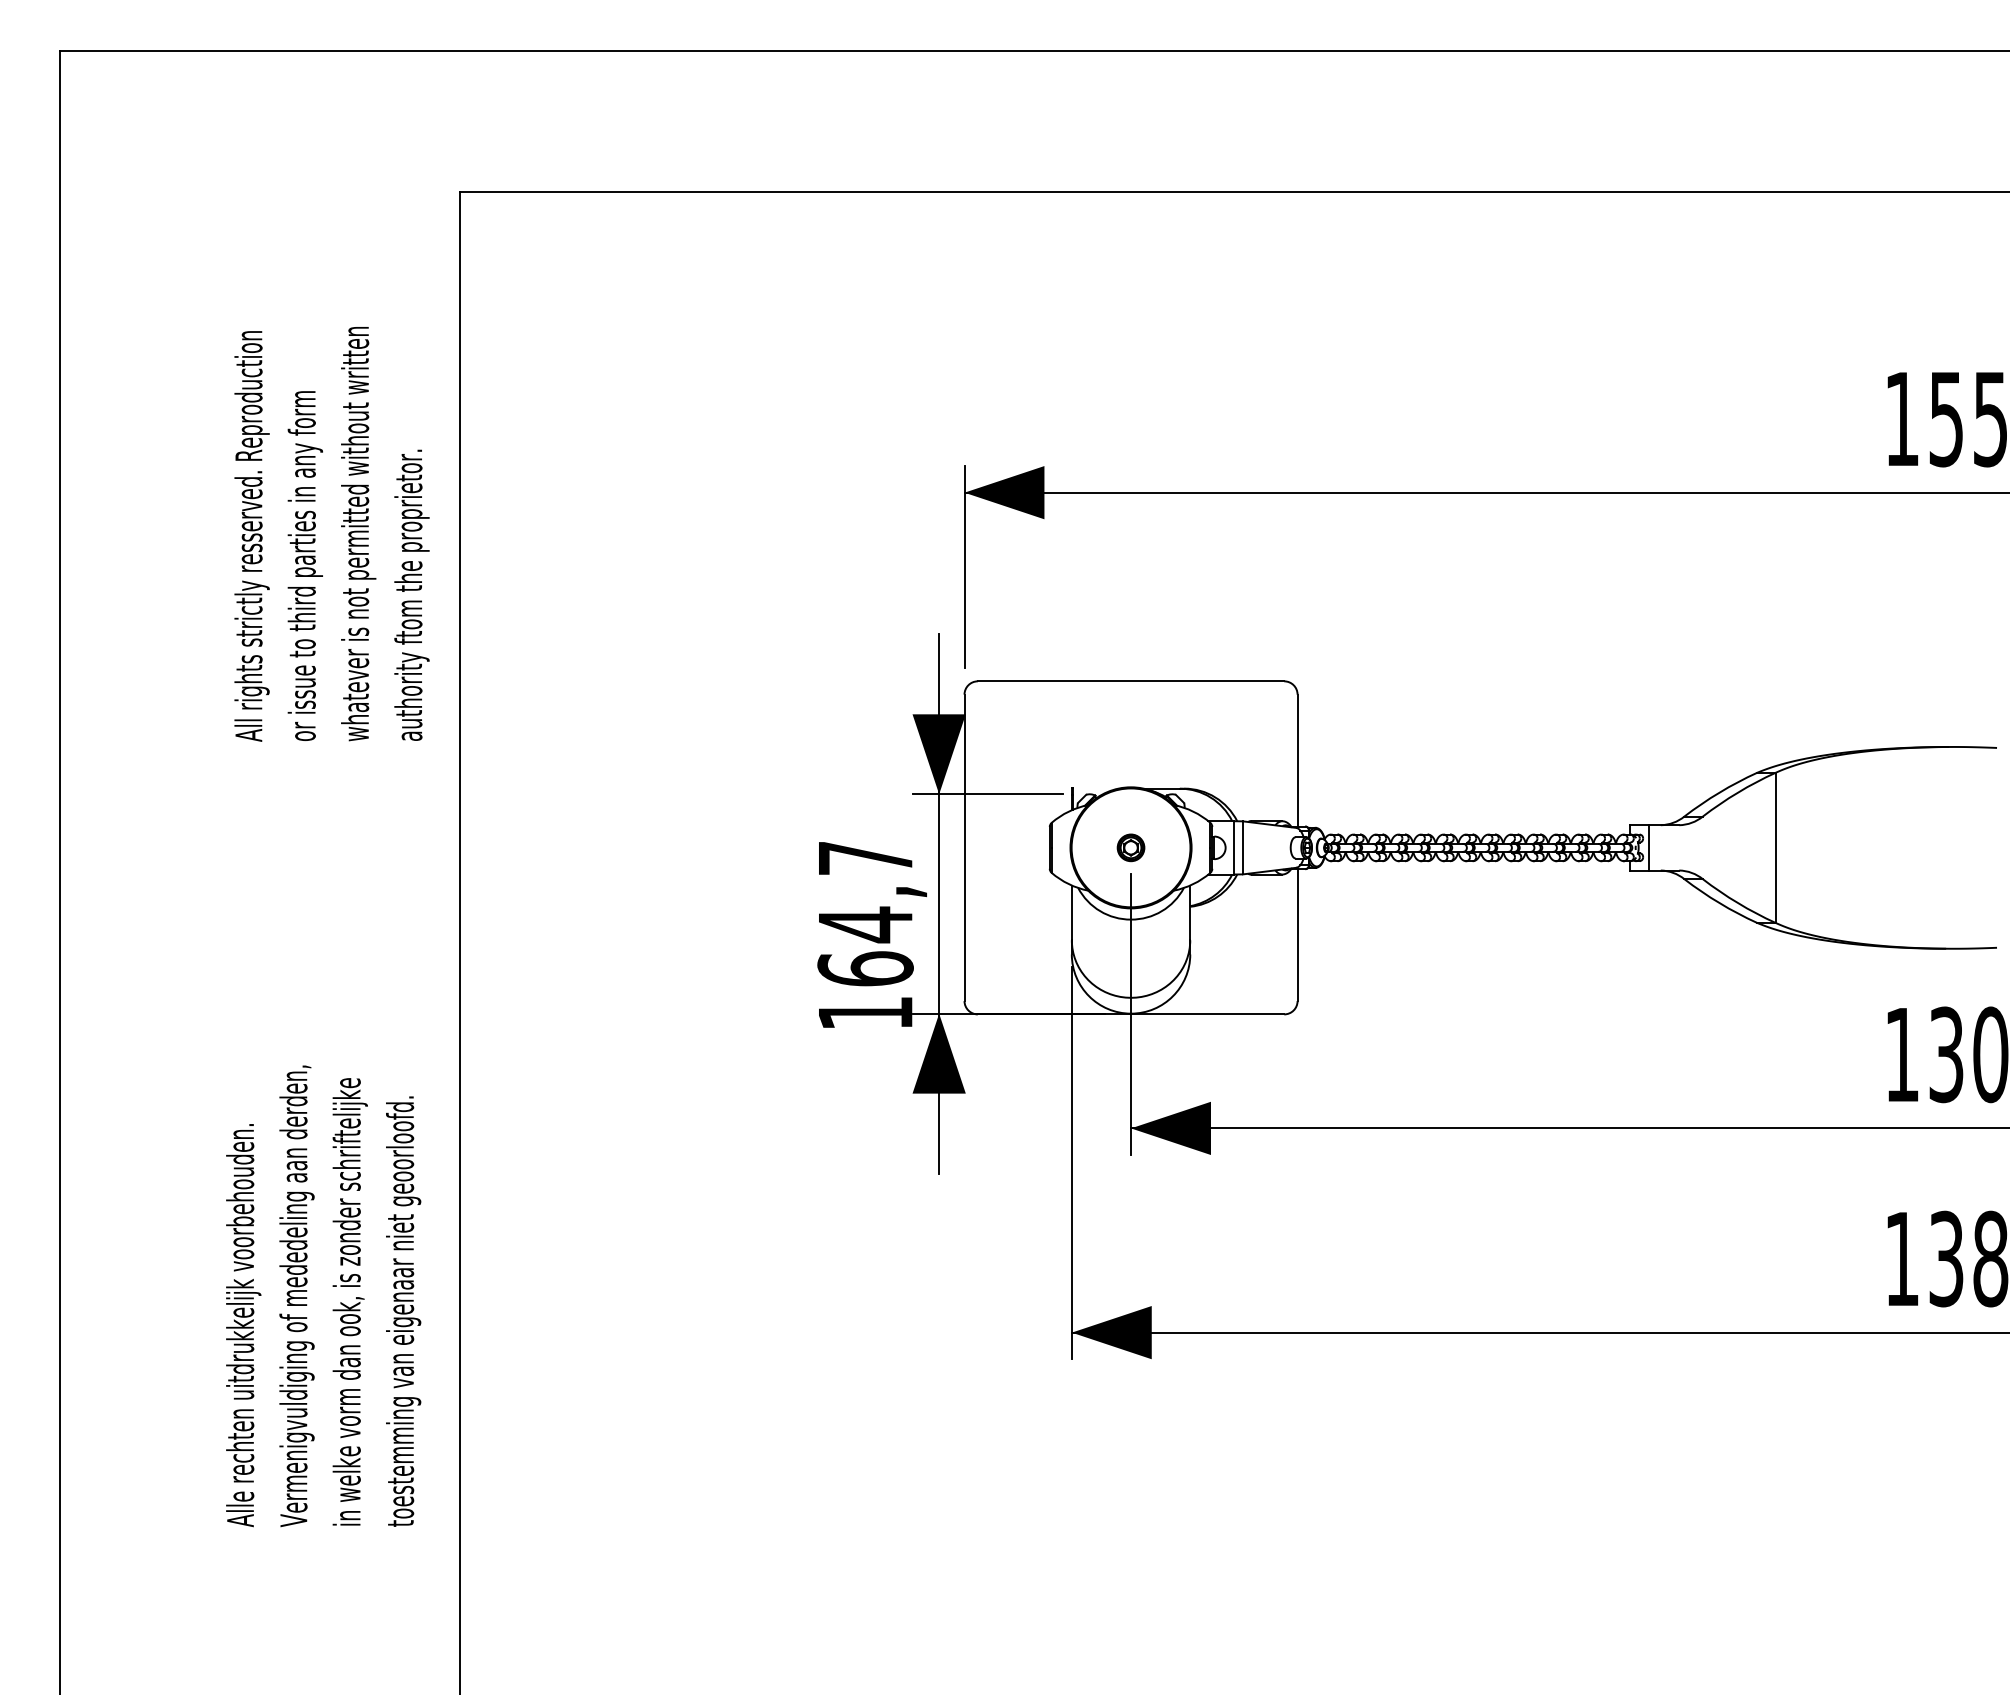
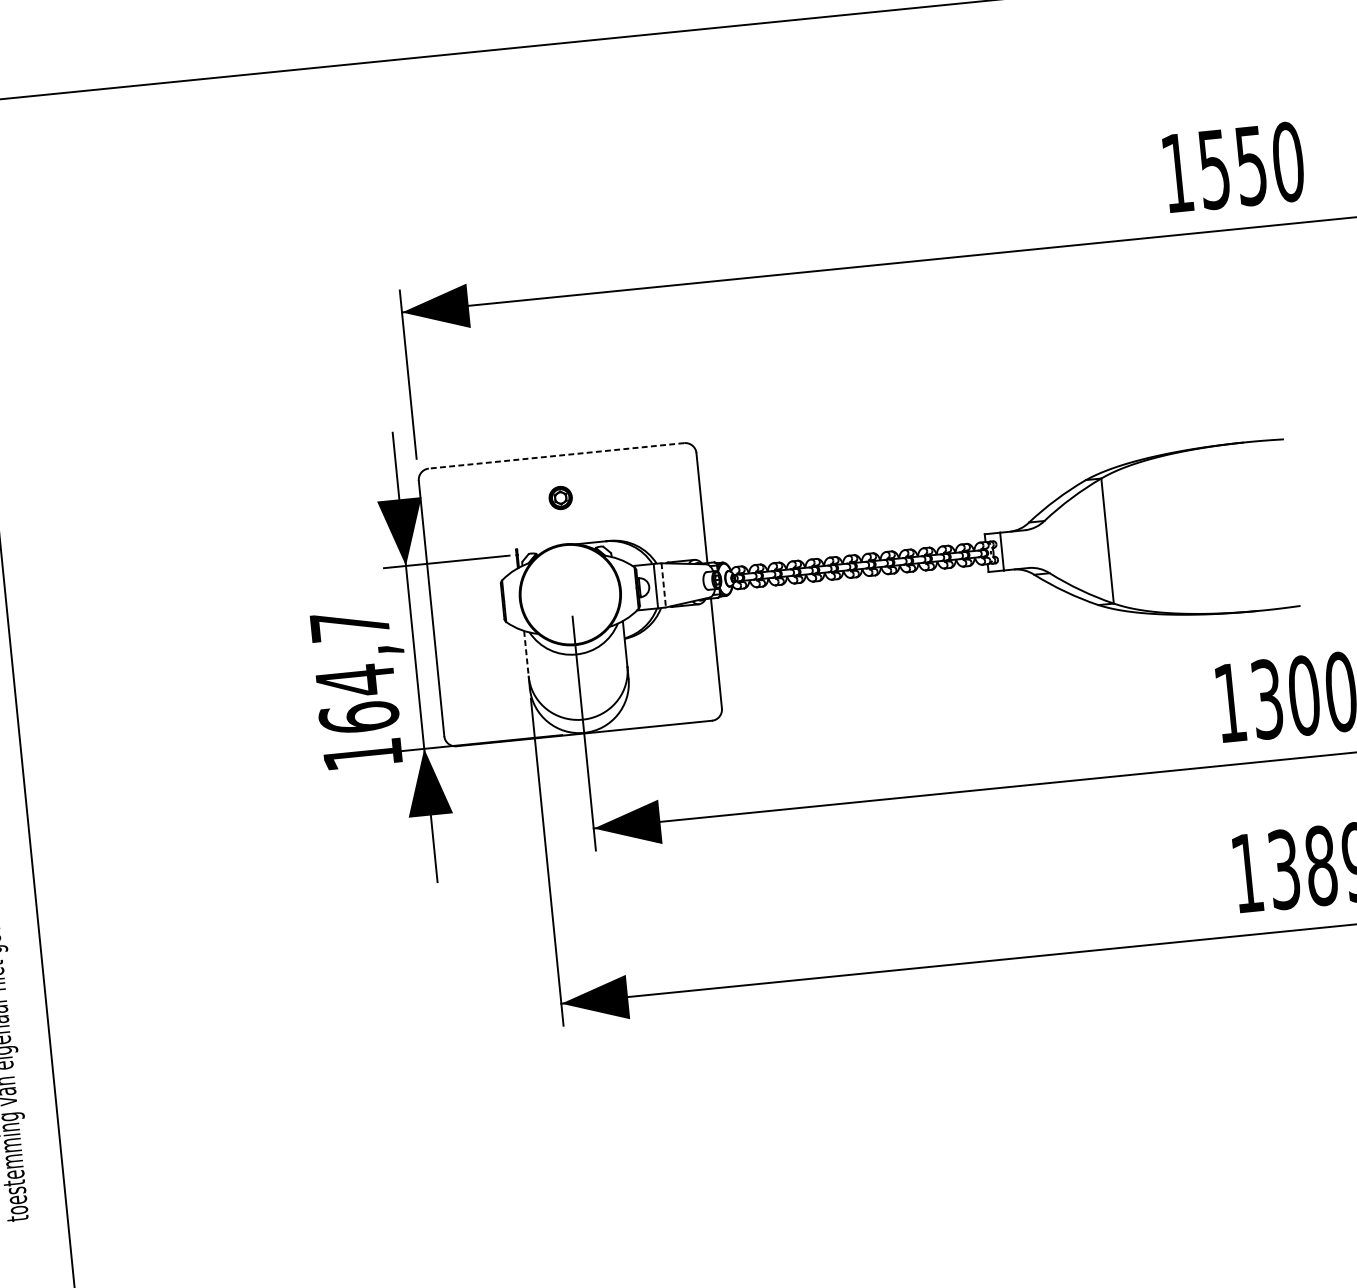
line: (1130, 681) -> (556, 456), solid -> dashed
part: (1130, 847) -> (560, 497), moved
line: (1243, 847) -> (664, 585), solid -> dashed
line: (1071, 913) -> (526, 654), solid -> dashed

